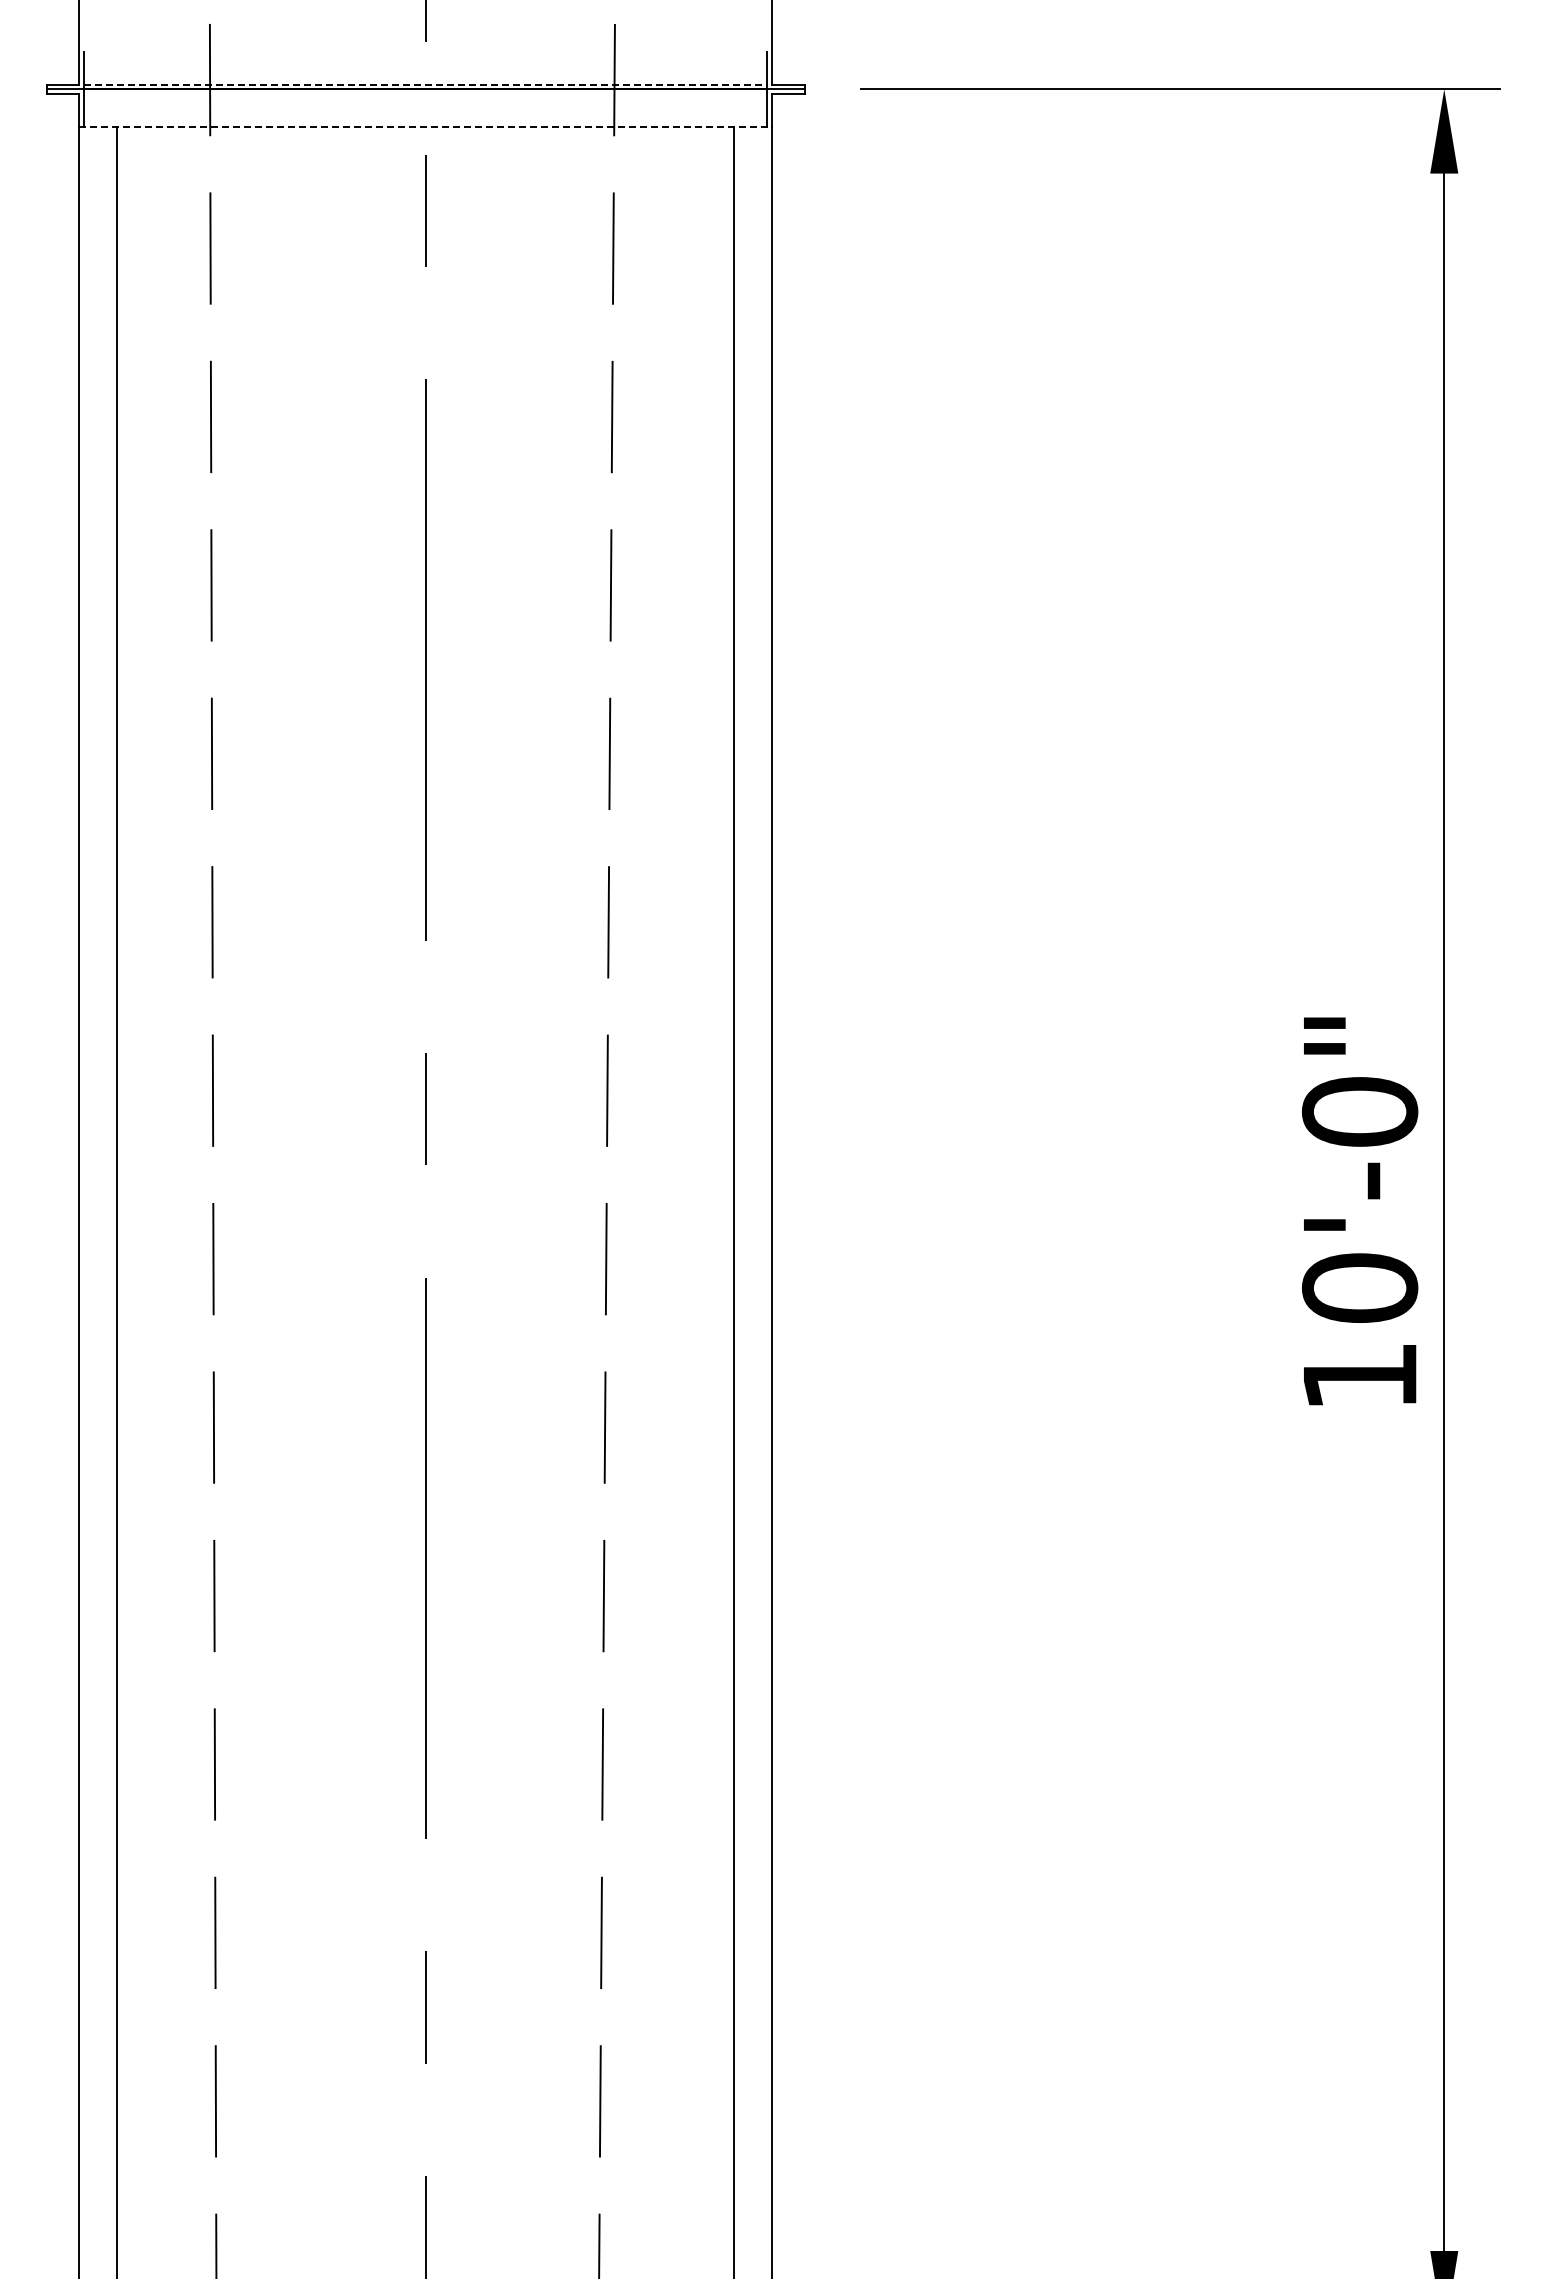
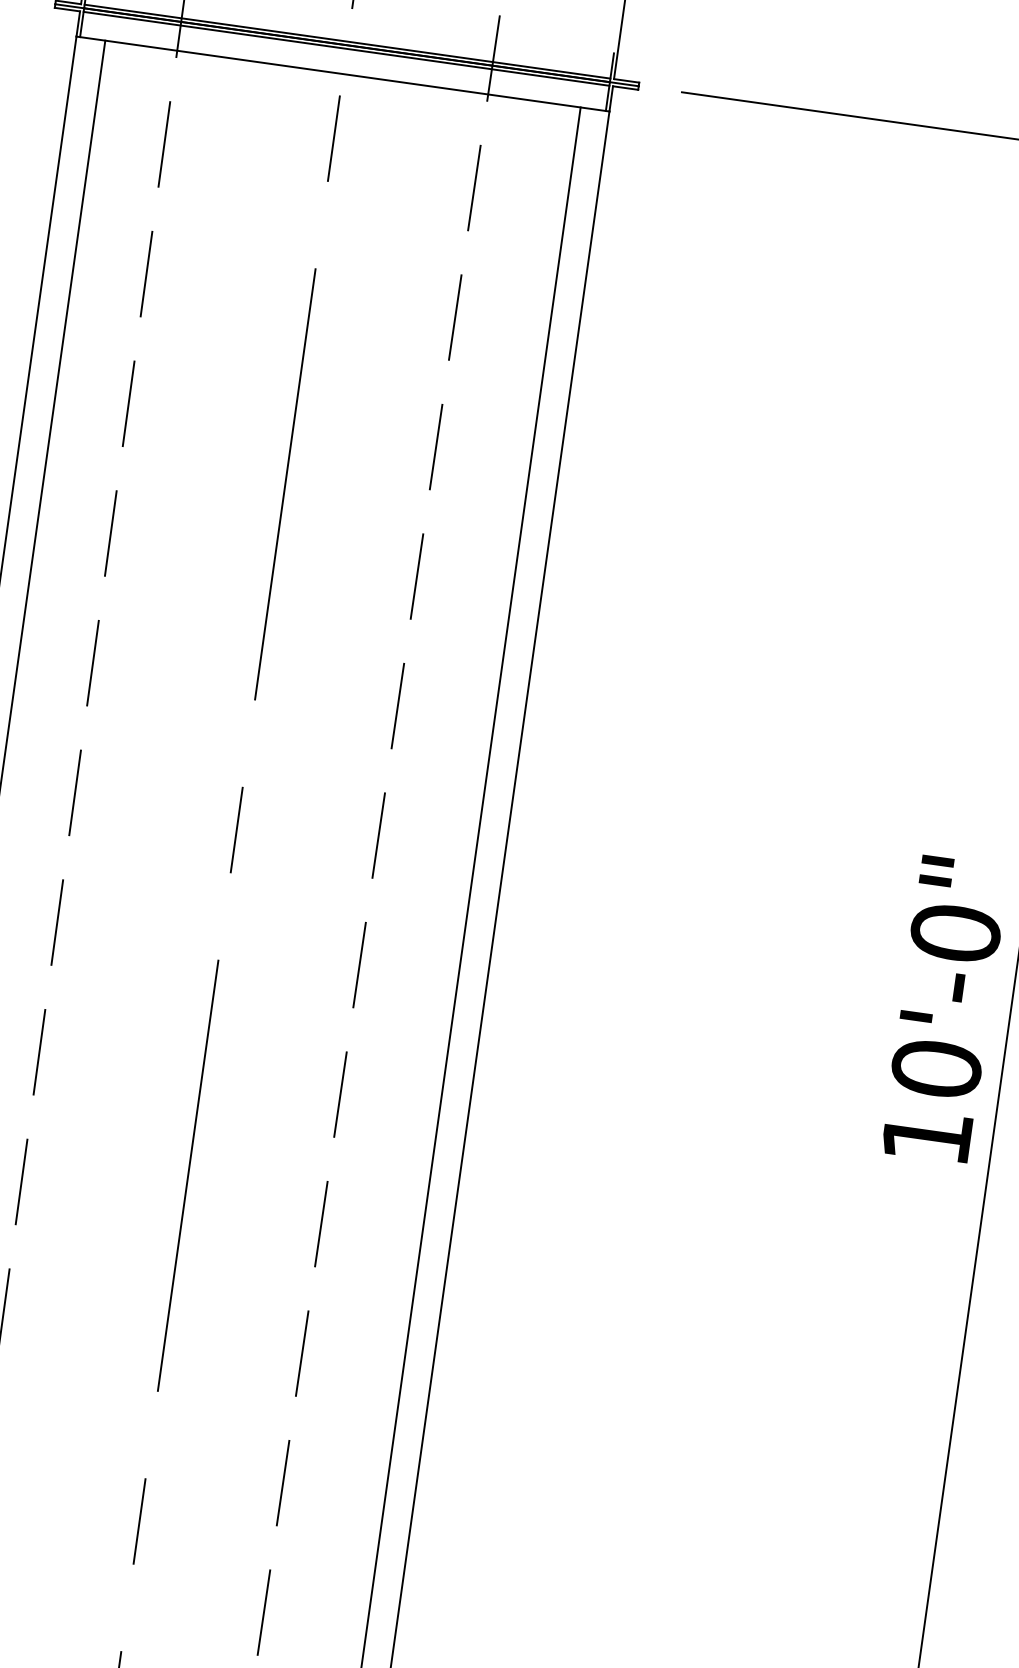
line: (425, 84) -> (347, 41), dashed -> solid
line: (425, 94) -> (346, 49), added
line: (426, 126) -> (343, 73), dashed -> solid

